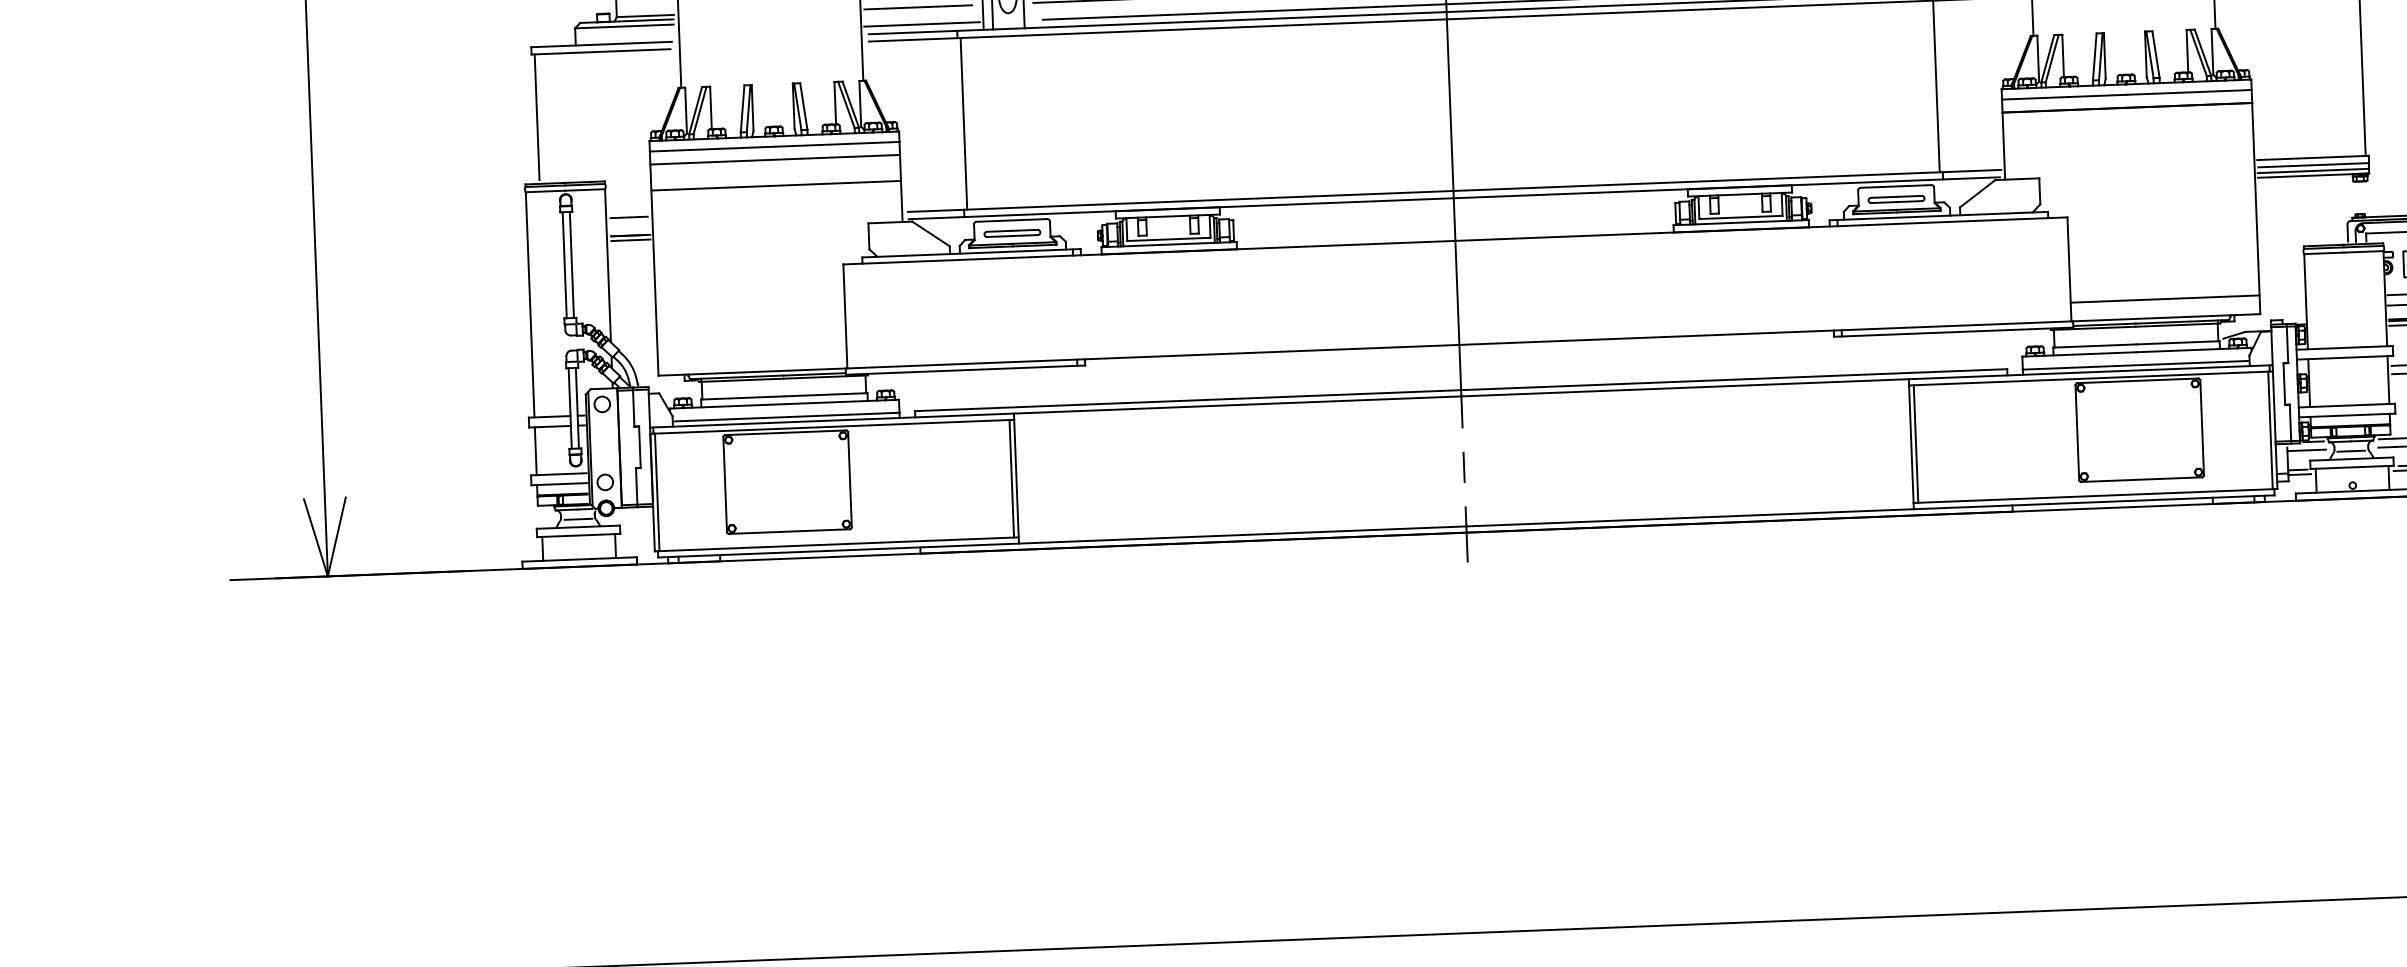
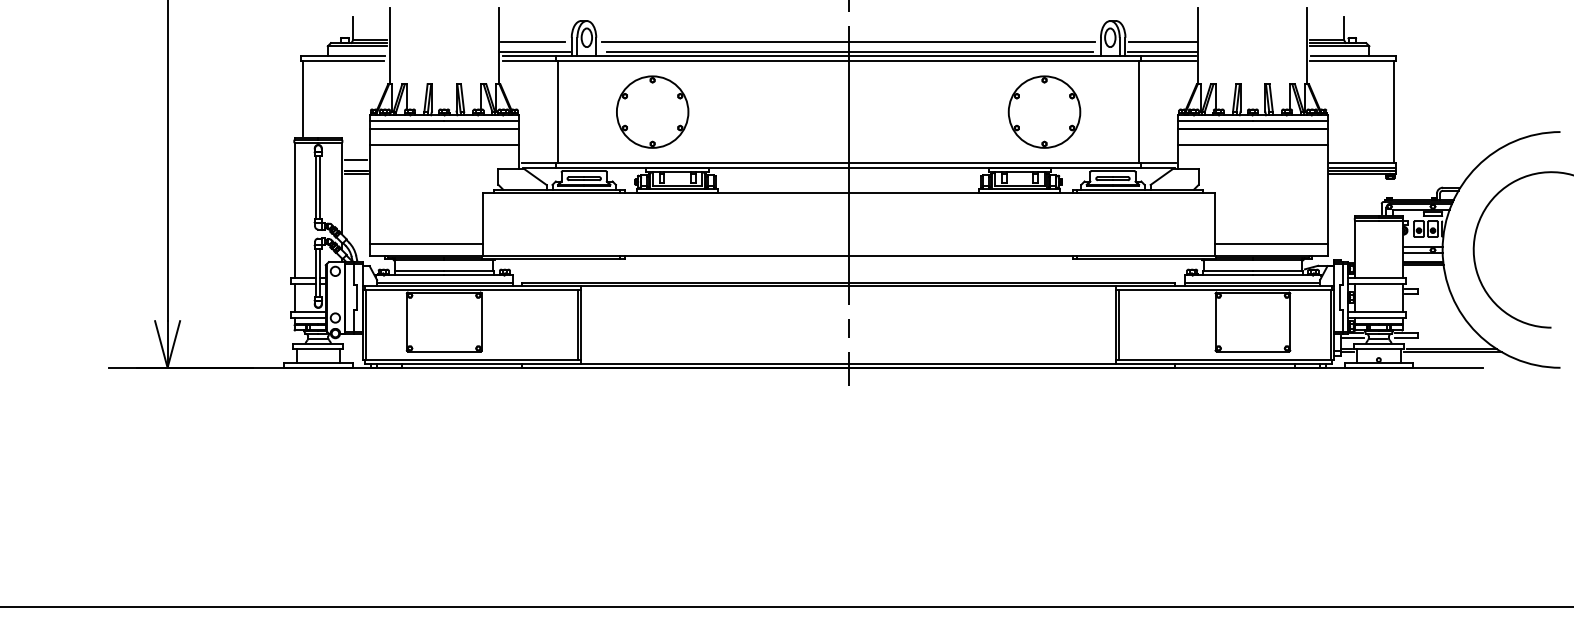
part: (1777, 91) -> (1044, 111), added
part: (1122, 116) -> (652, 111), added
line: (2127, 133) -> (1252, 144), added
line: (751, 353) -> (425, 244), added

